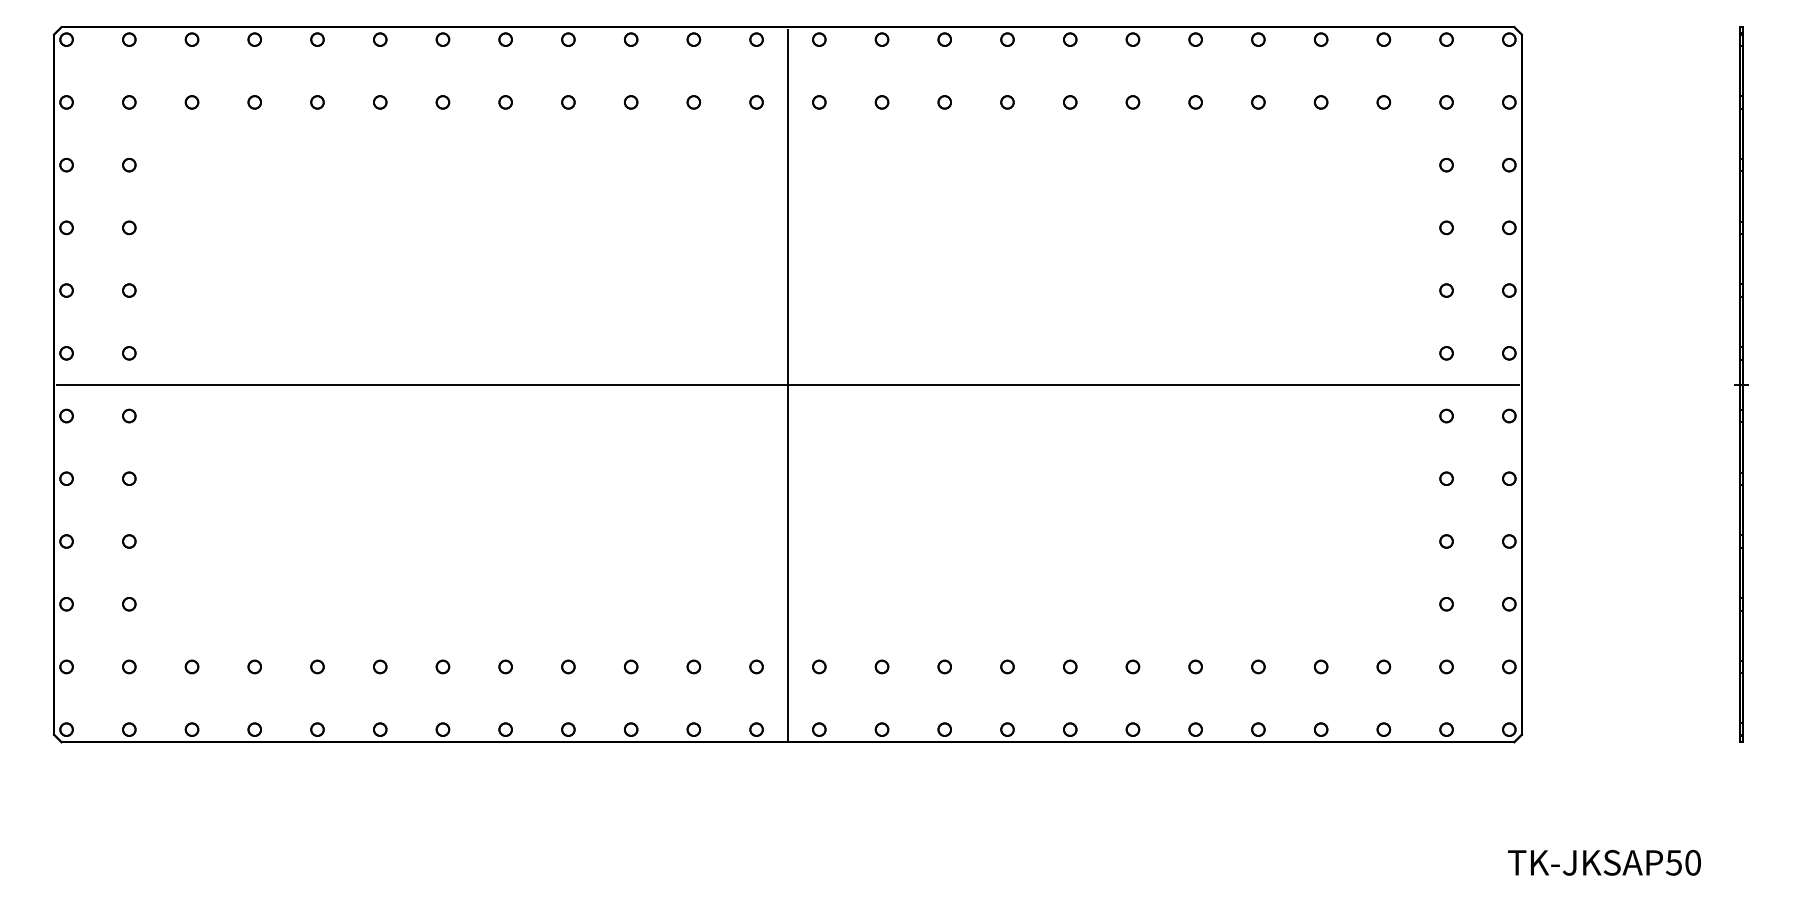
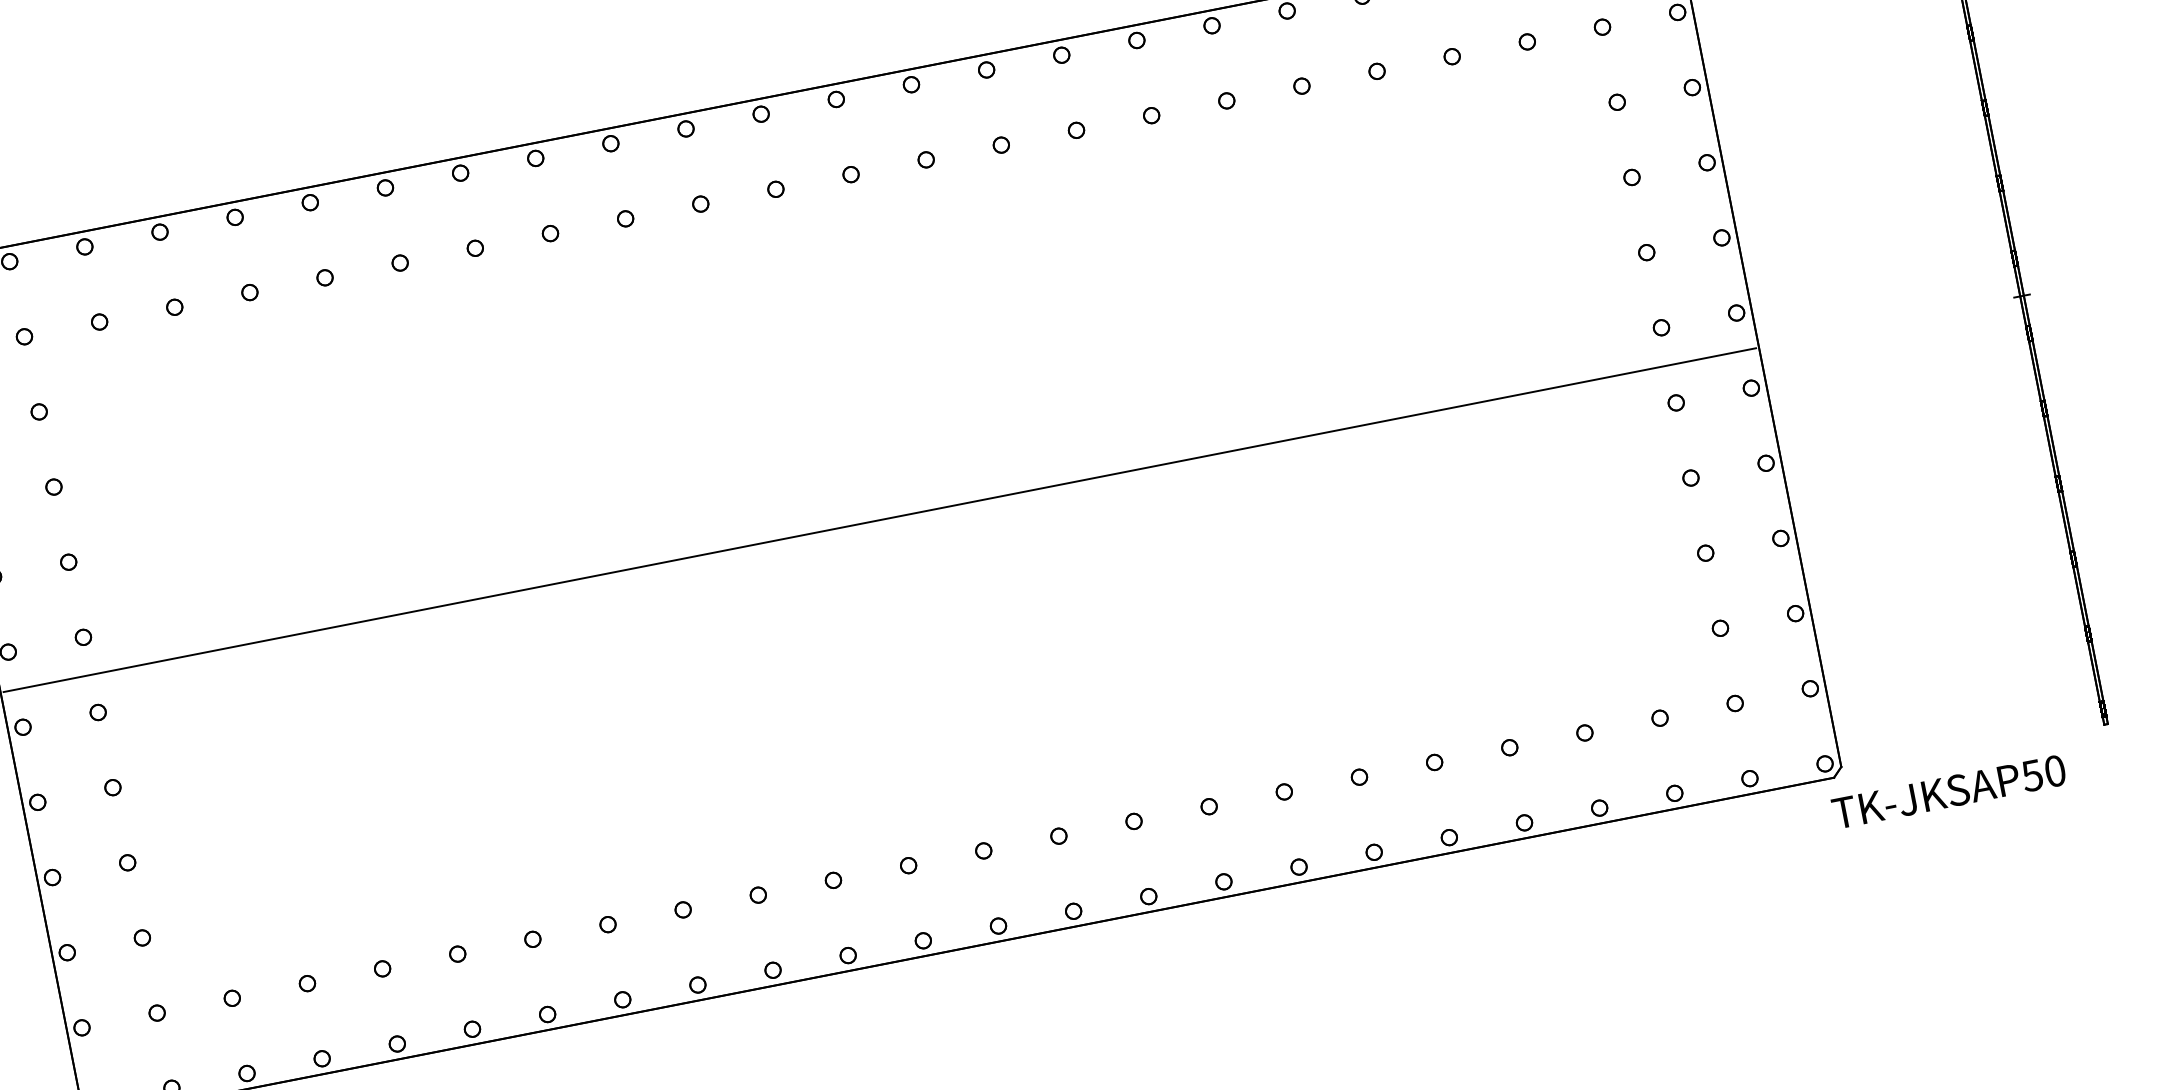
line: (787, 384) -> (879, 520), removed
text: (1604, 862) -> (1948, 791), moved

